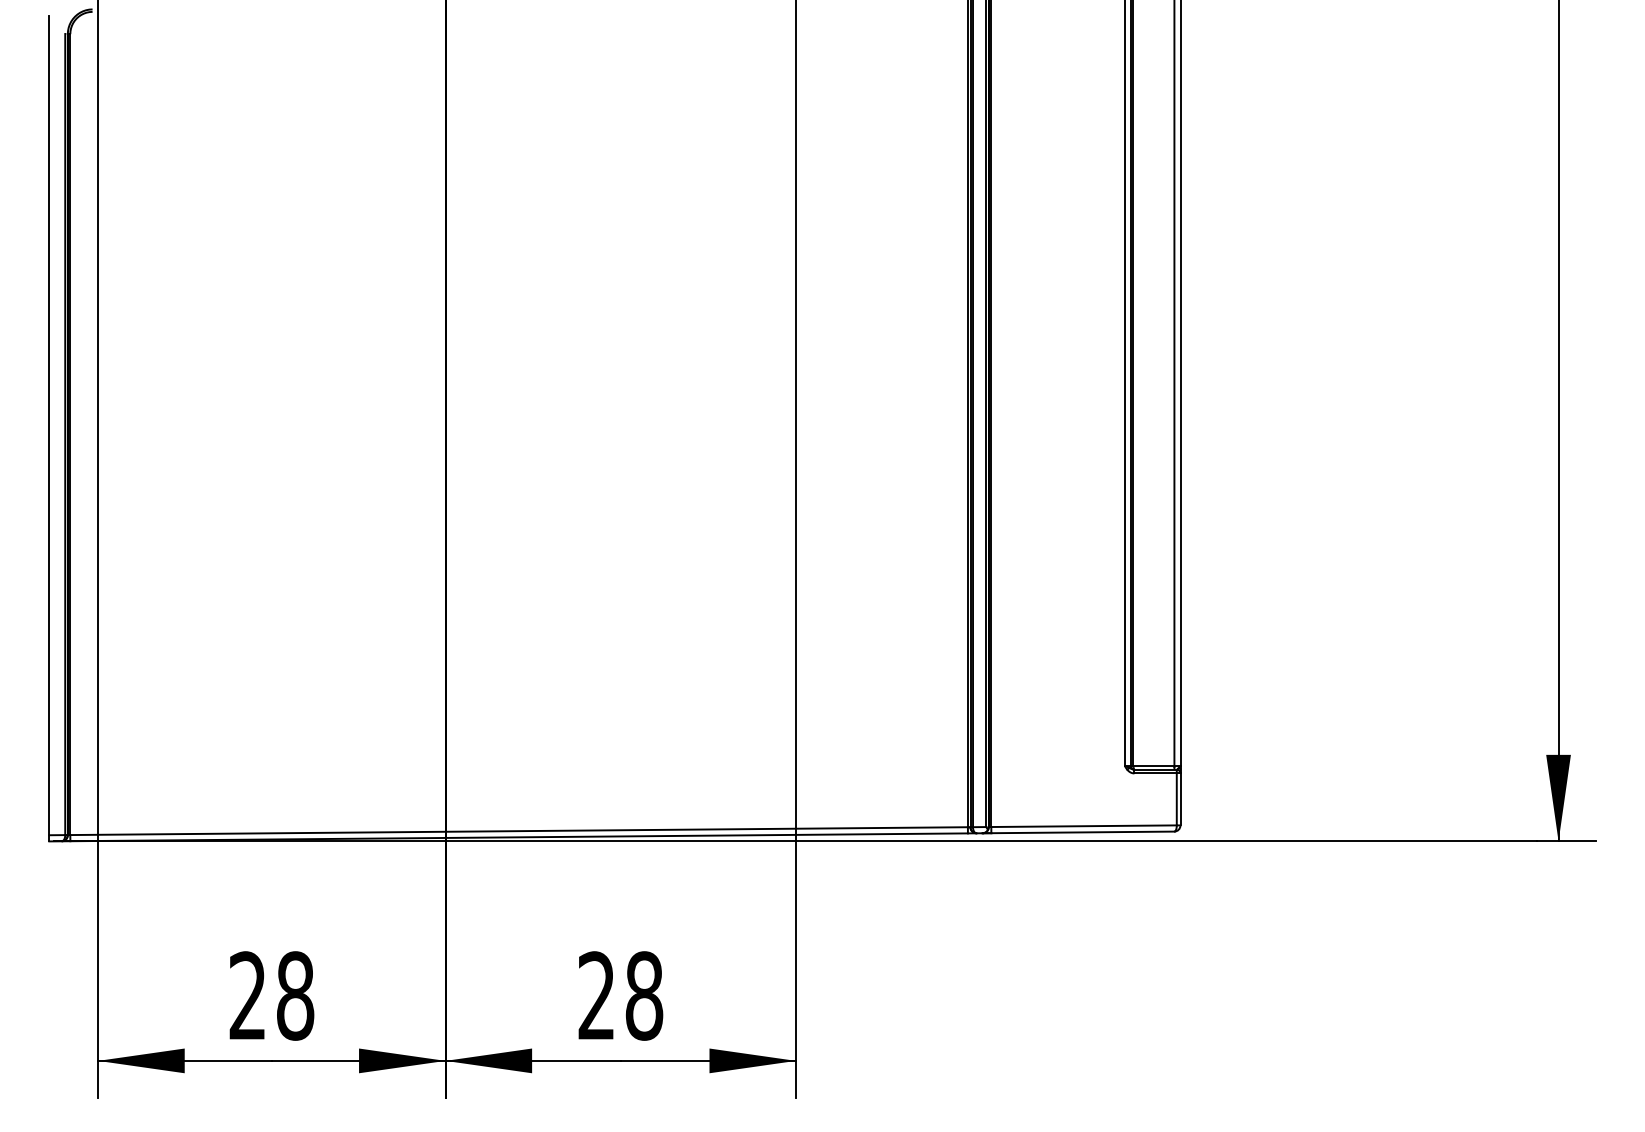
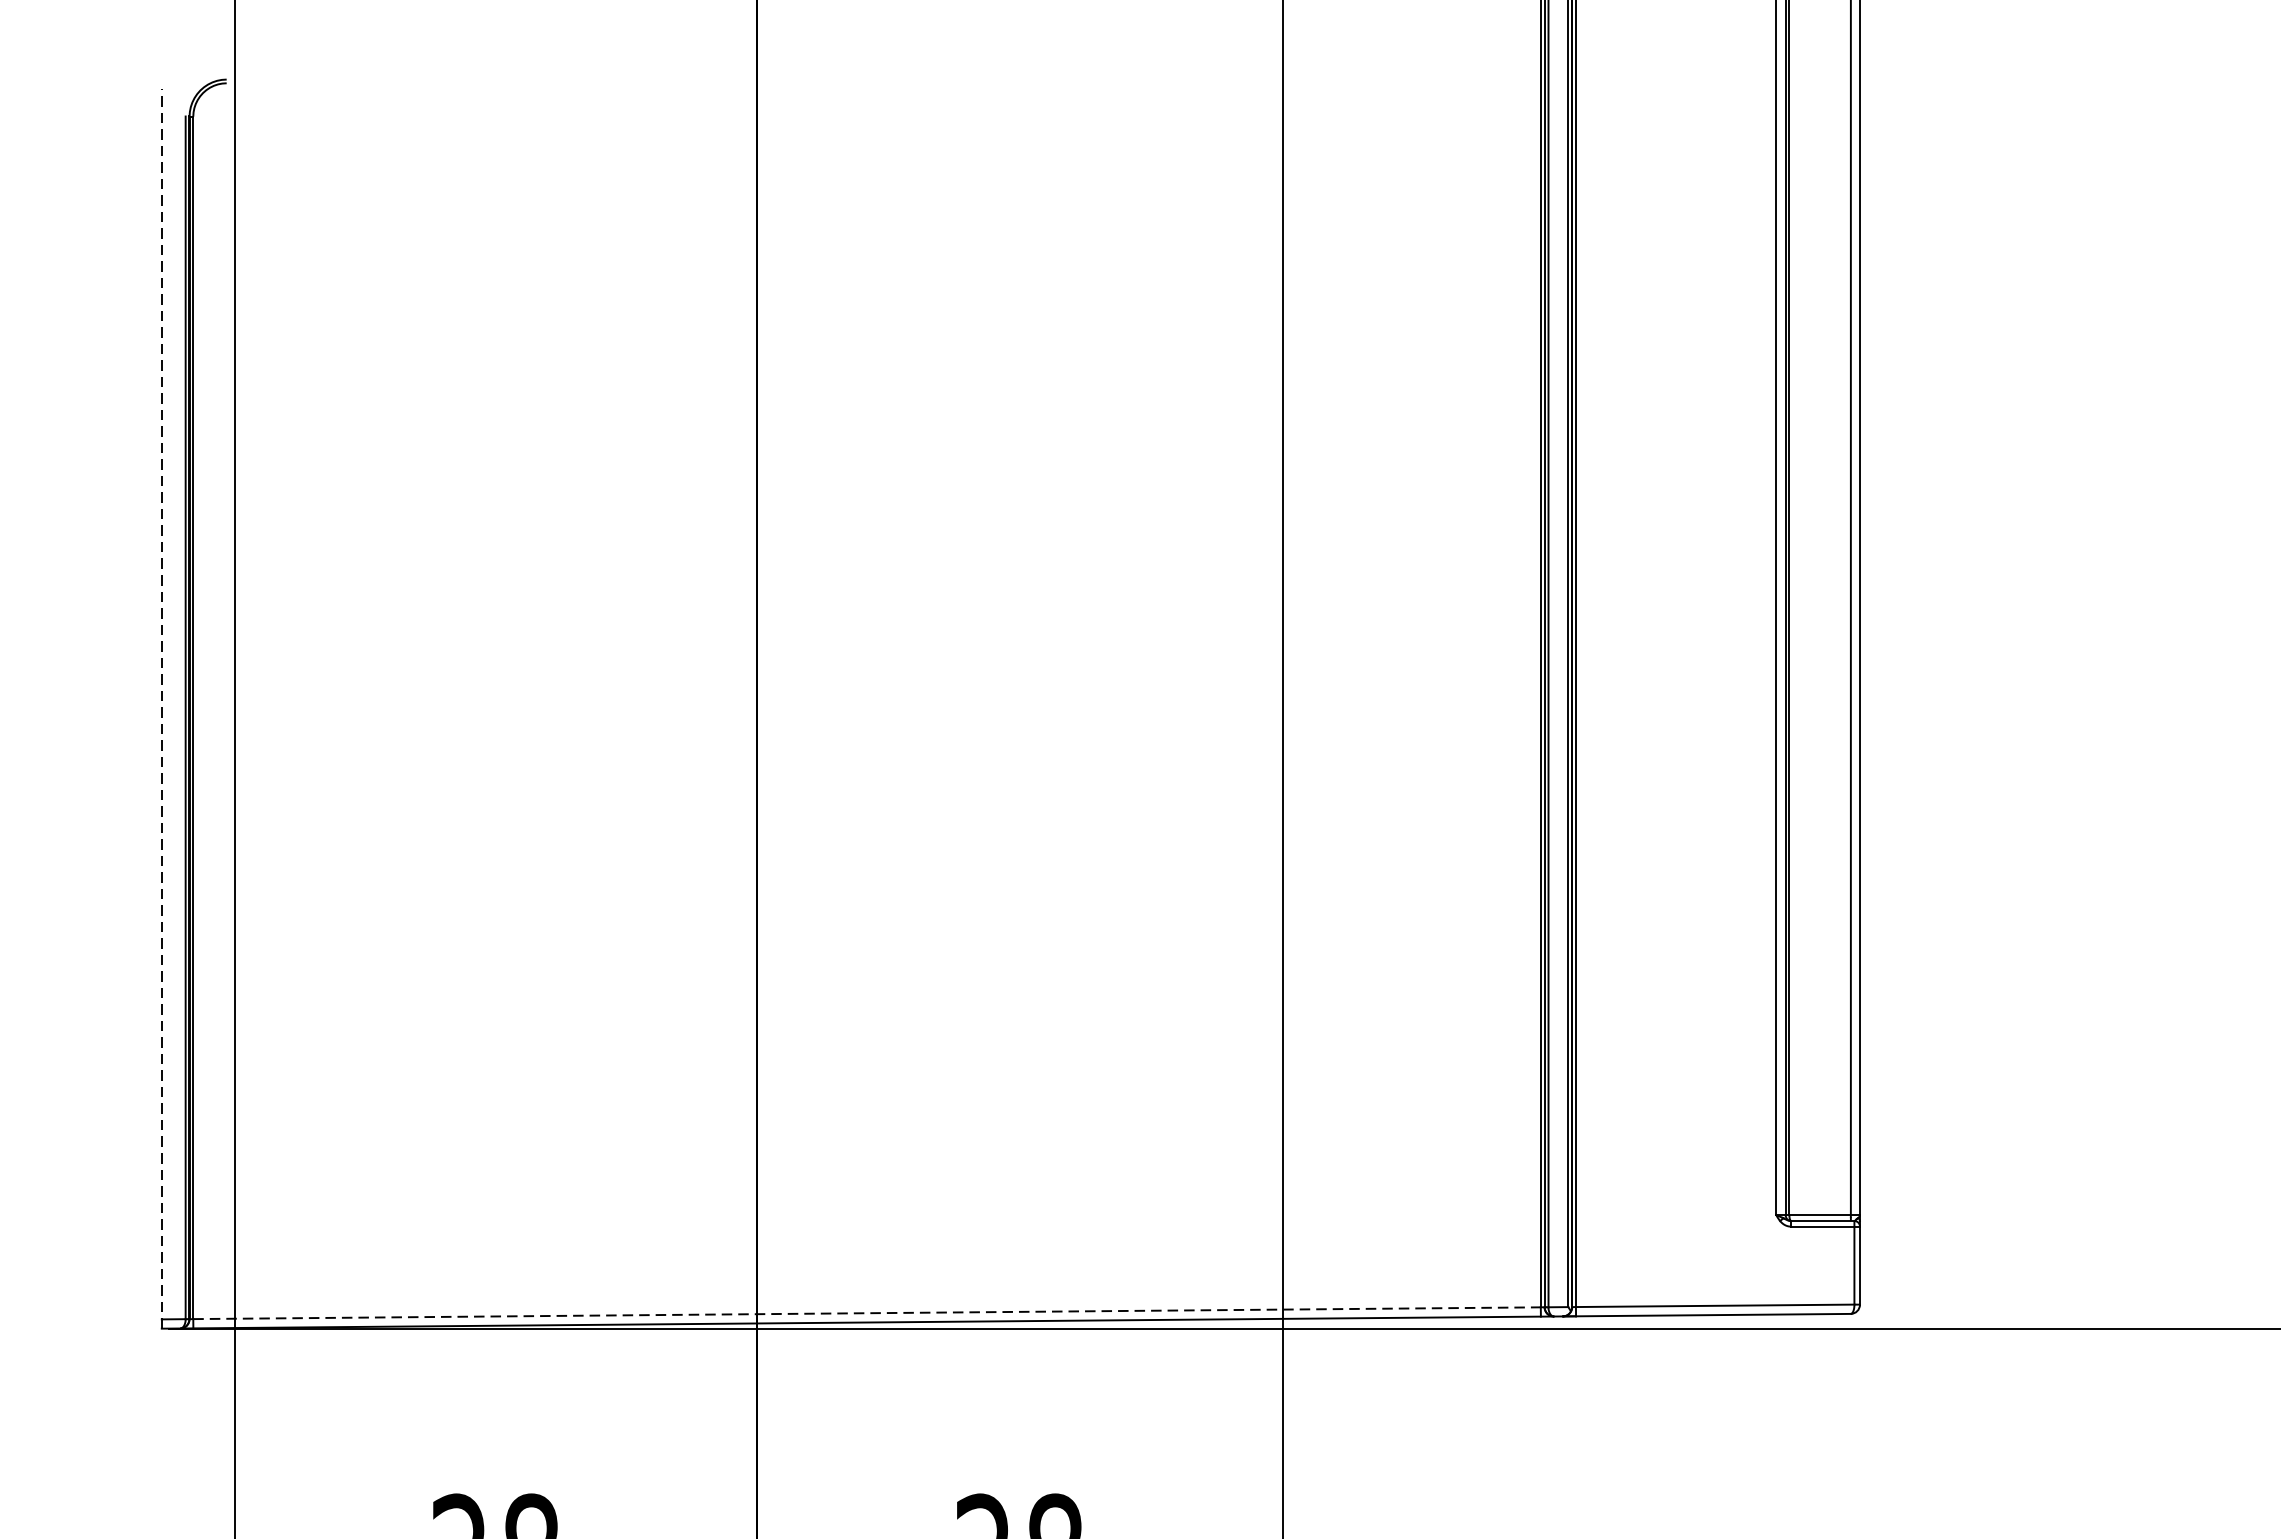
line: (49, 428) -> (162, 708), solid -> dashed
line: (519, 831) -> (867, 1313), solid -> dashed

